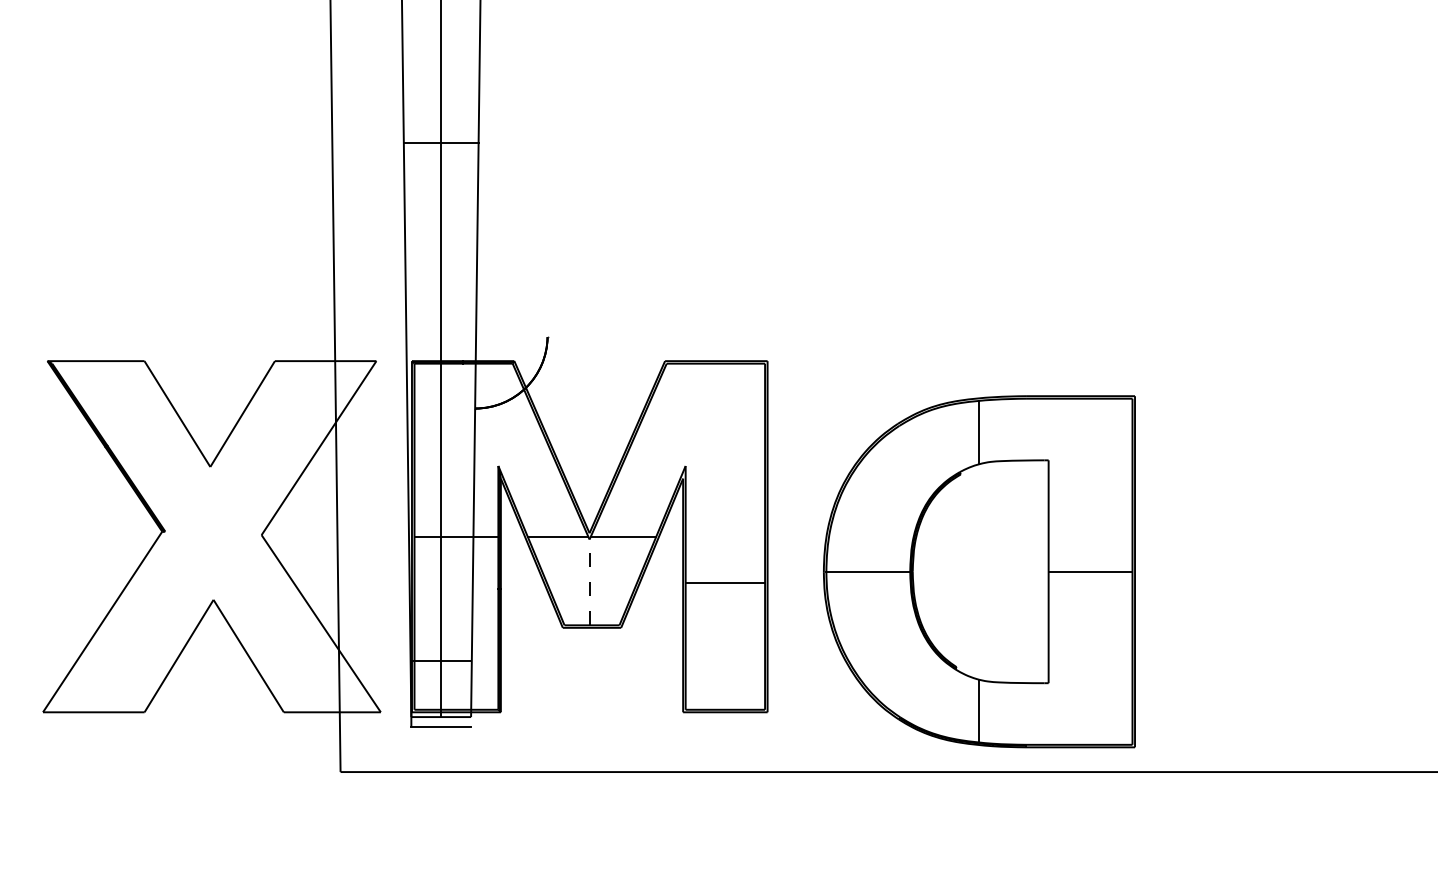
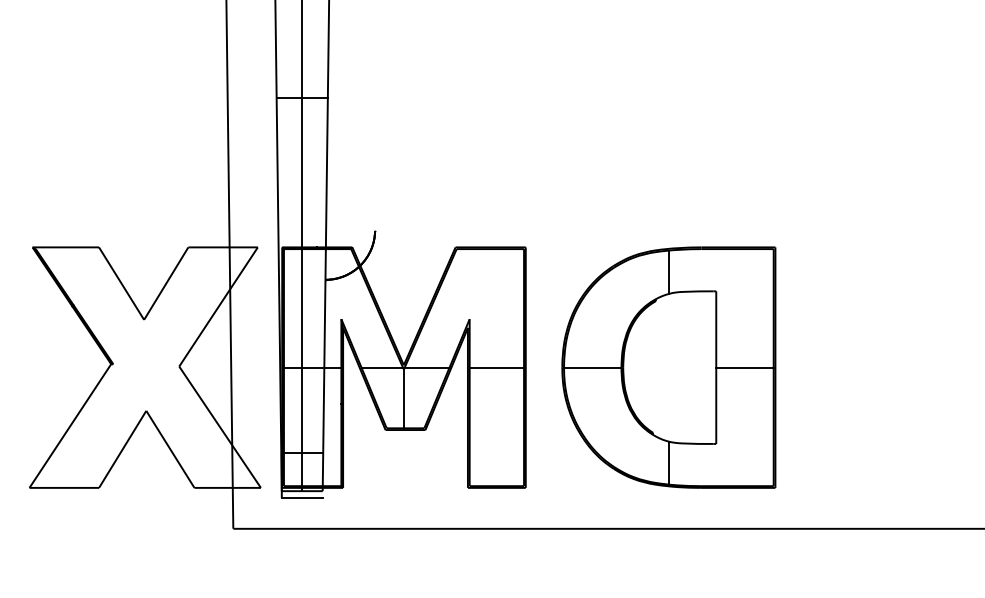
part: (978, 571) -> (668, 367), moved
line: (590, 581) -> (404, 398), dashed -> solid
line: (724, 583) -> (496, 367), moved

